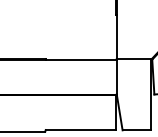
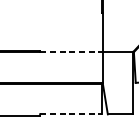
line: (81, 59) -> (71, 52), solid -> dashed
line: (80, 130) -> (70, 114), solid -> dashed

